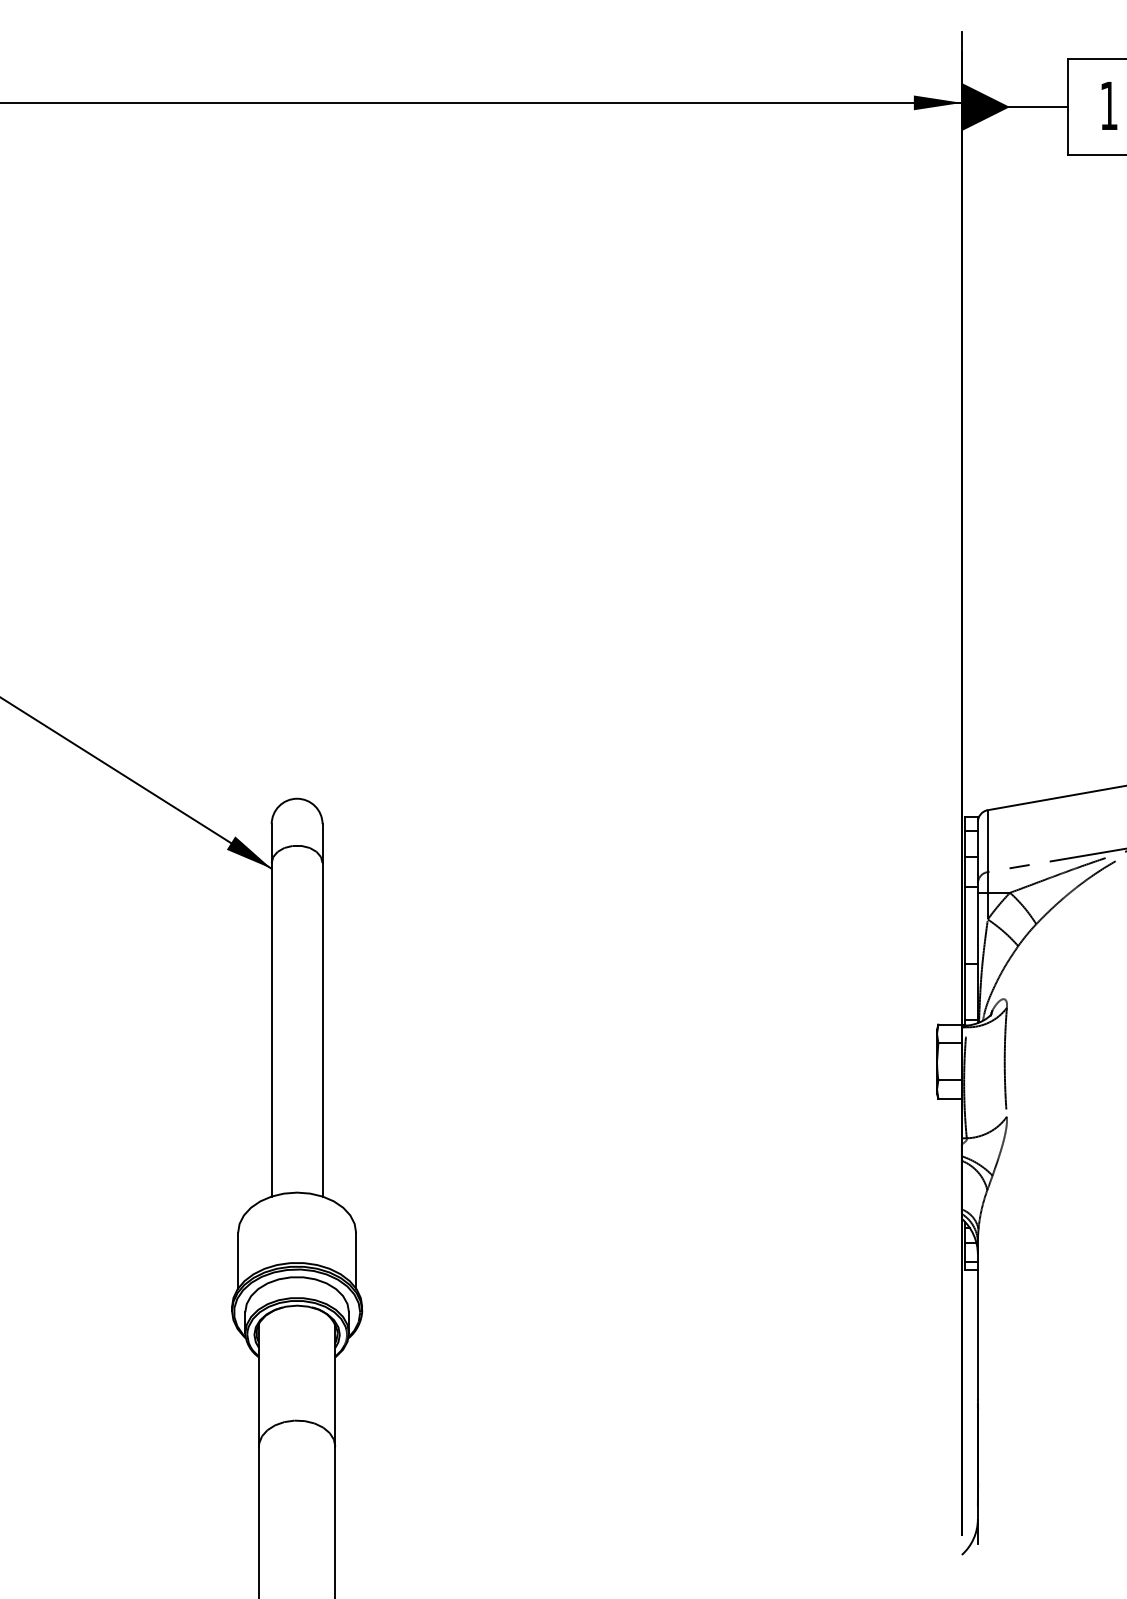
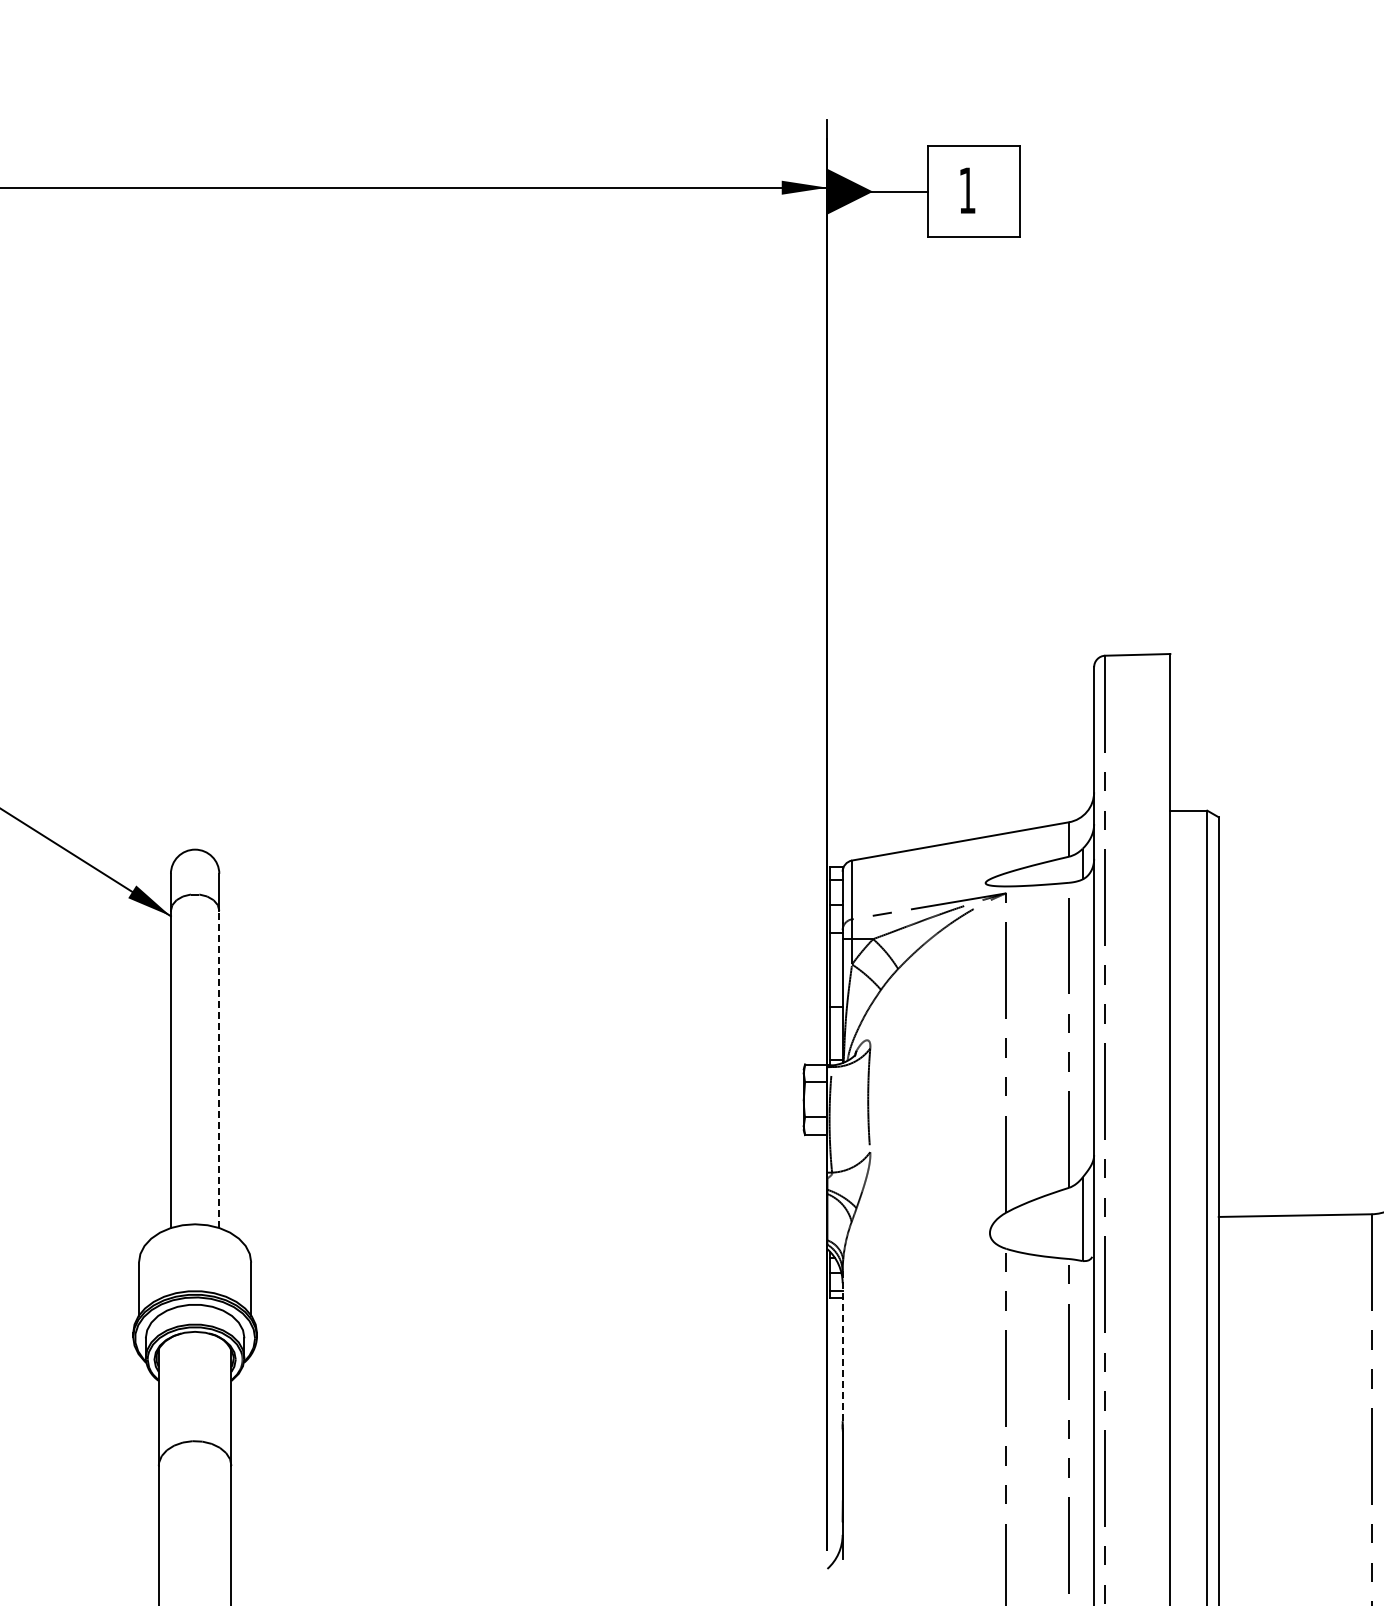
line: (322, 1029) -> (219, 1069), solid -> dashed
line: (977, 1320) -> (842, 1345), solid -> dashed

